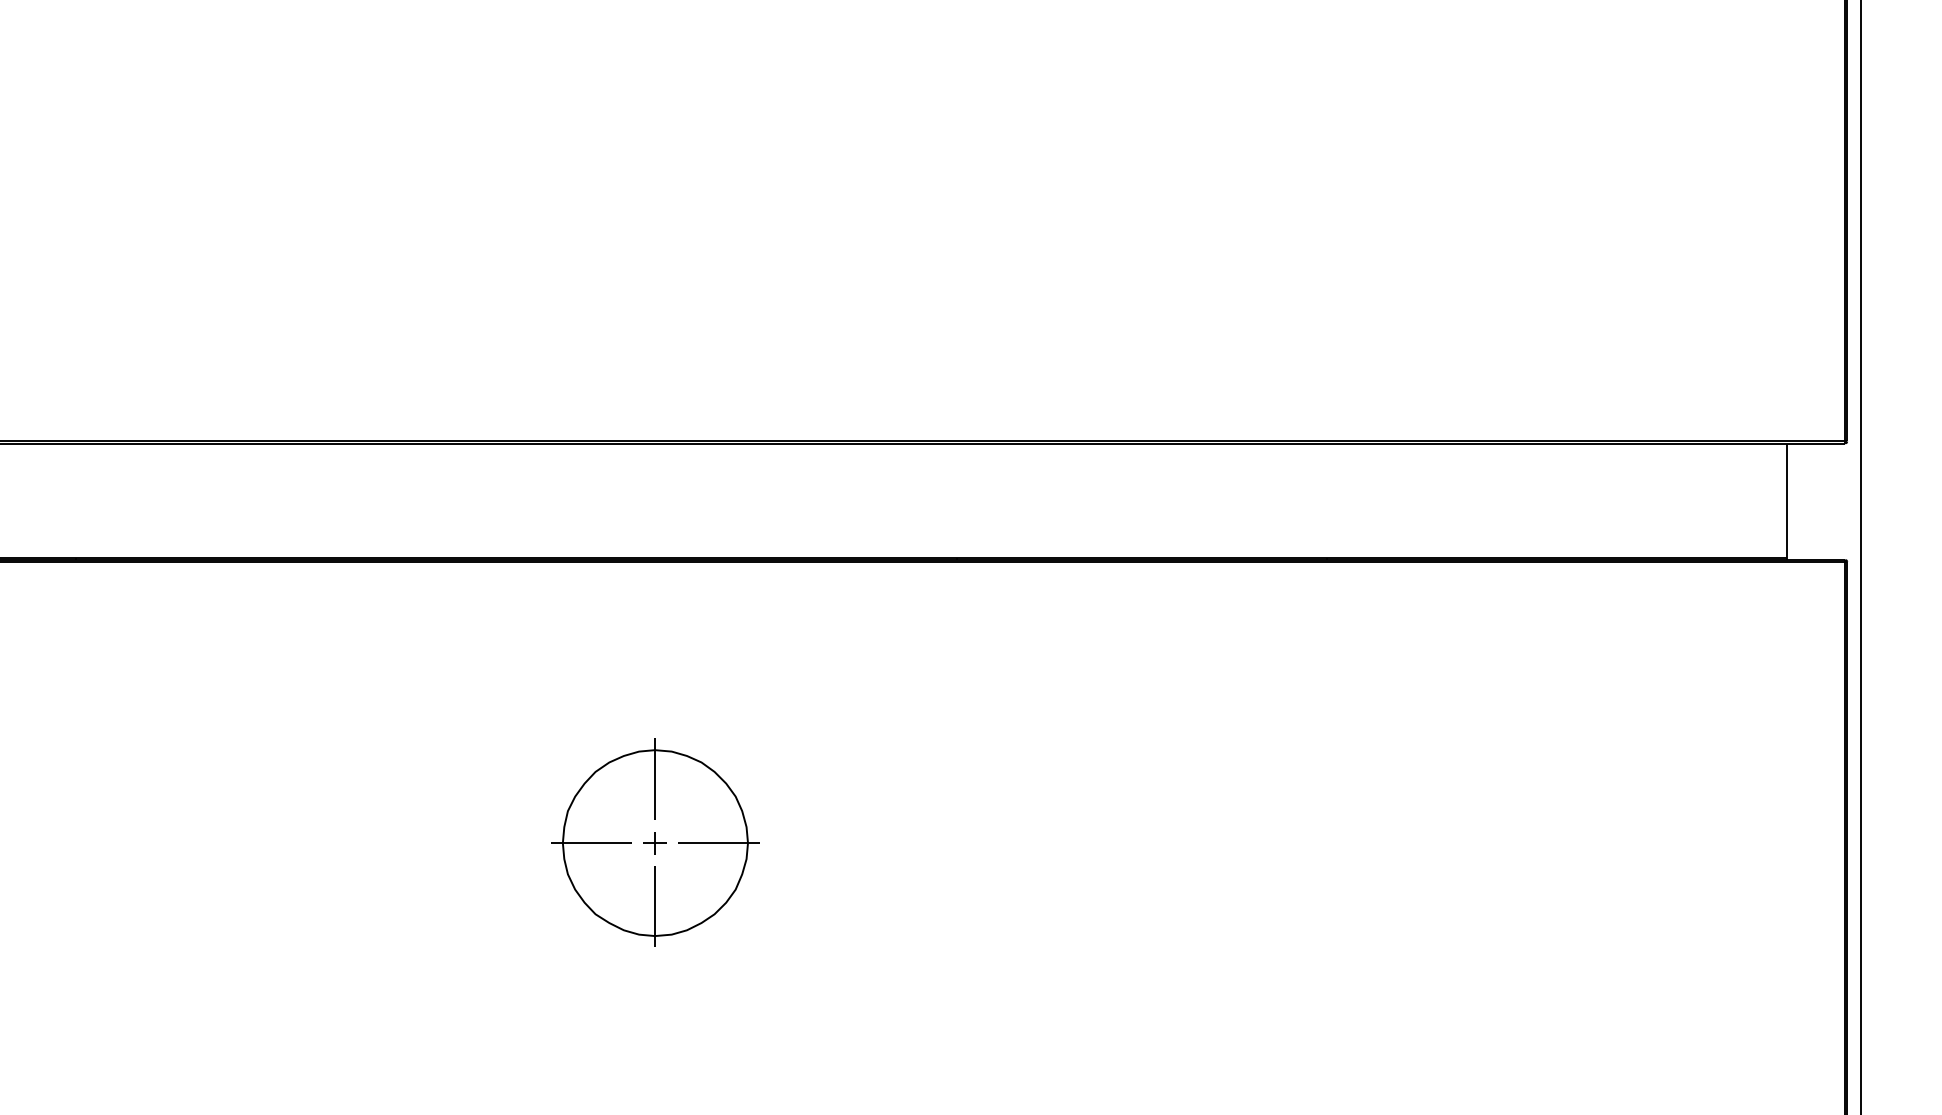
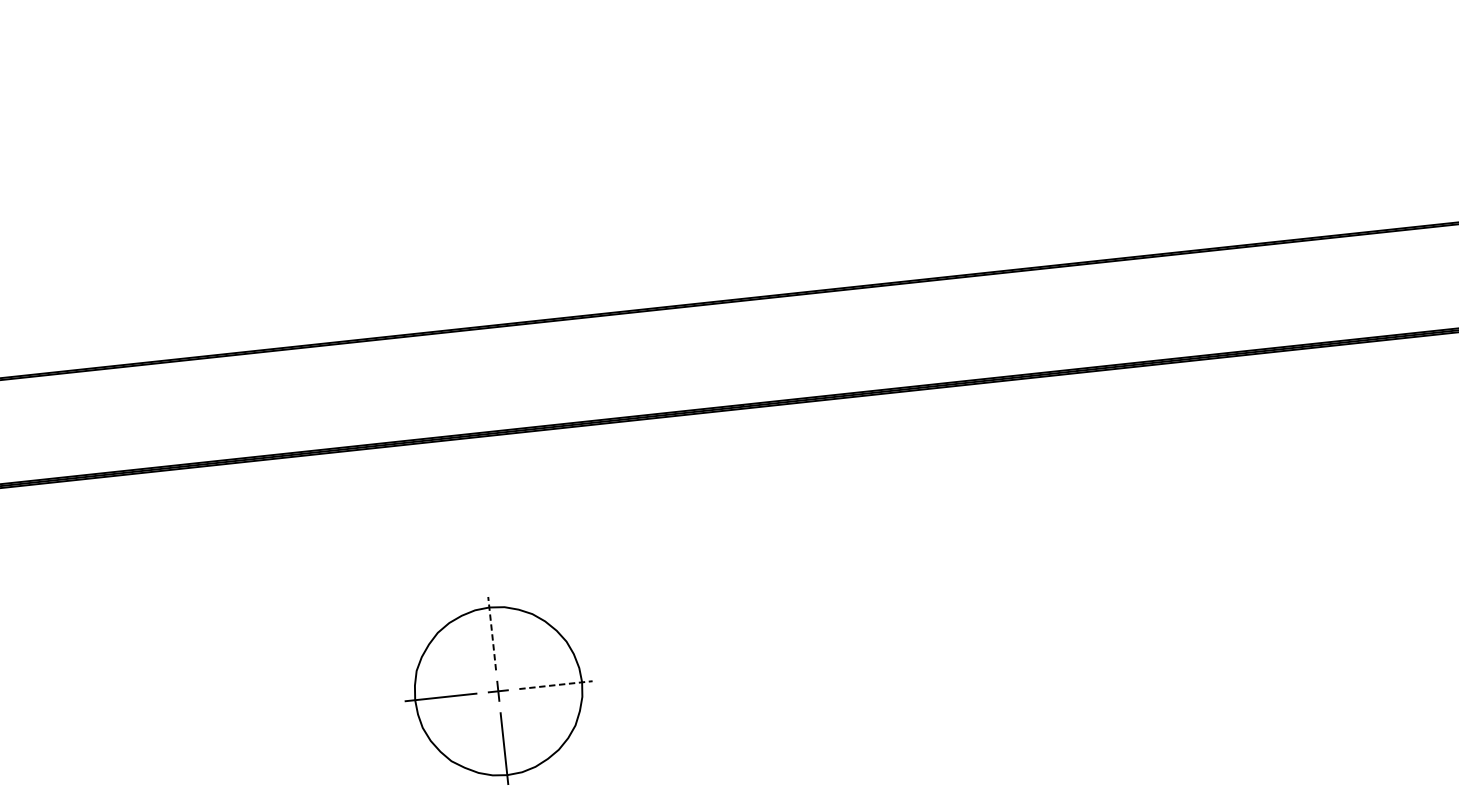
line: (655, 779) -> (492, 633), solid -> dashed
line: (718, 843) -> (555, 685), solid -> dashed

